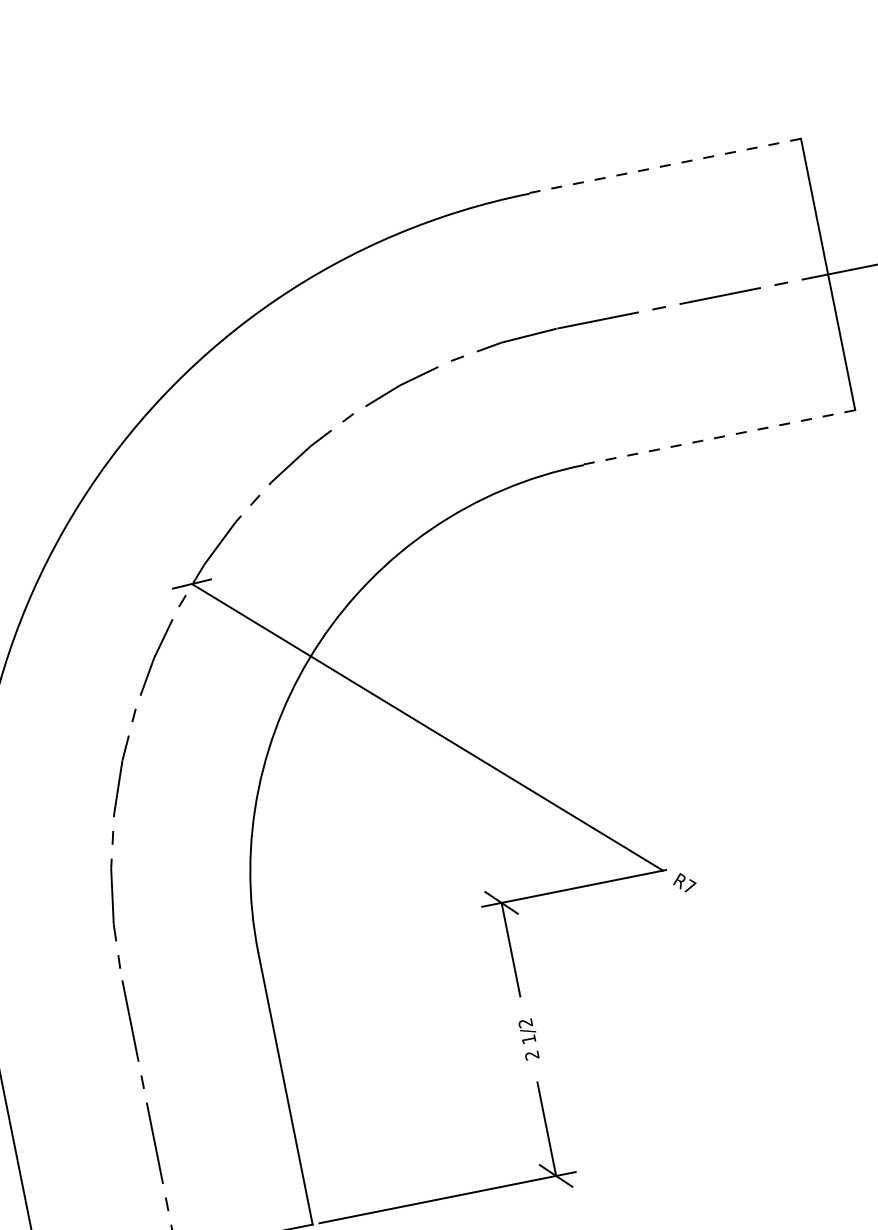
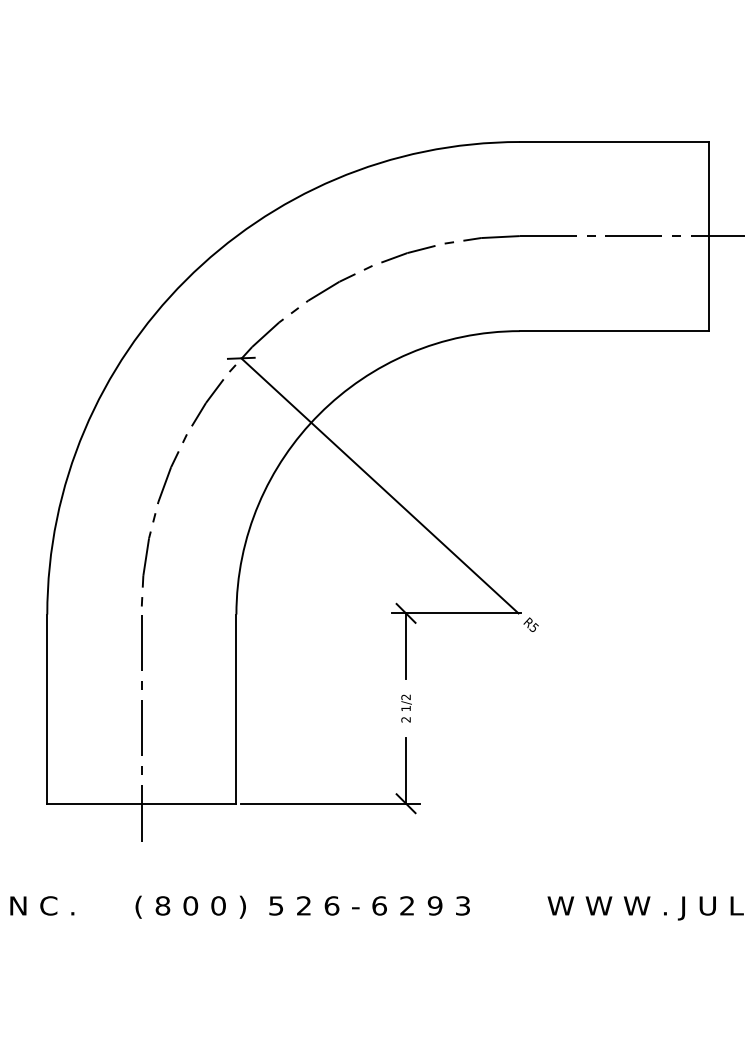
line: (665, 165) -> (614, 141), dashed -> solid
line: (719, 437) -> (614, 330), dashed -> solid
text: (689, 884) -> (534, 626), R7 -> R5

